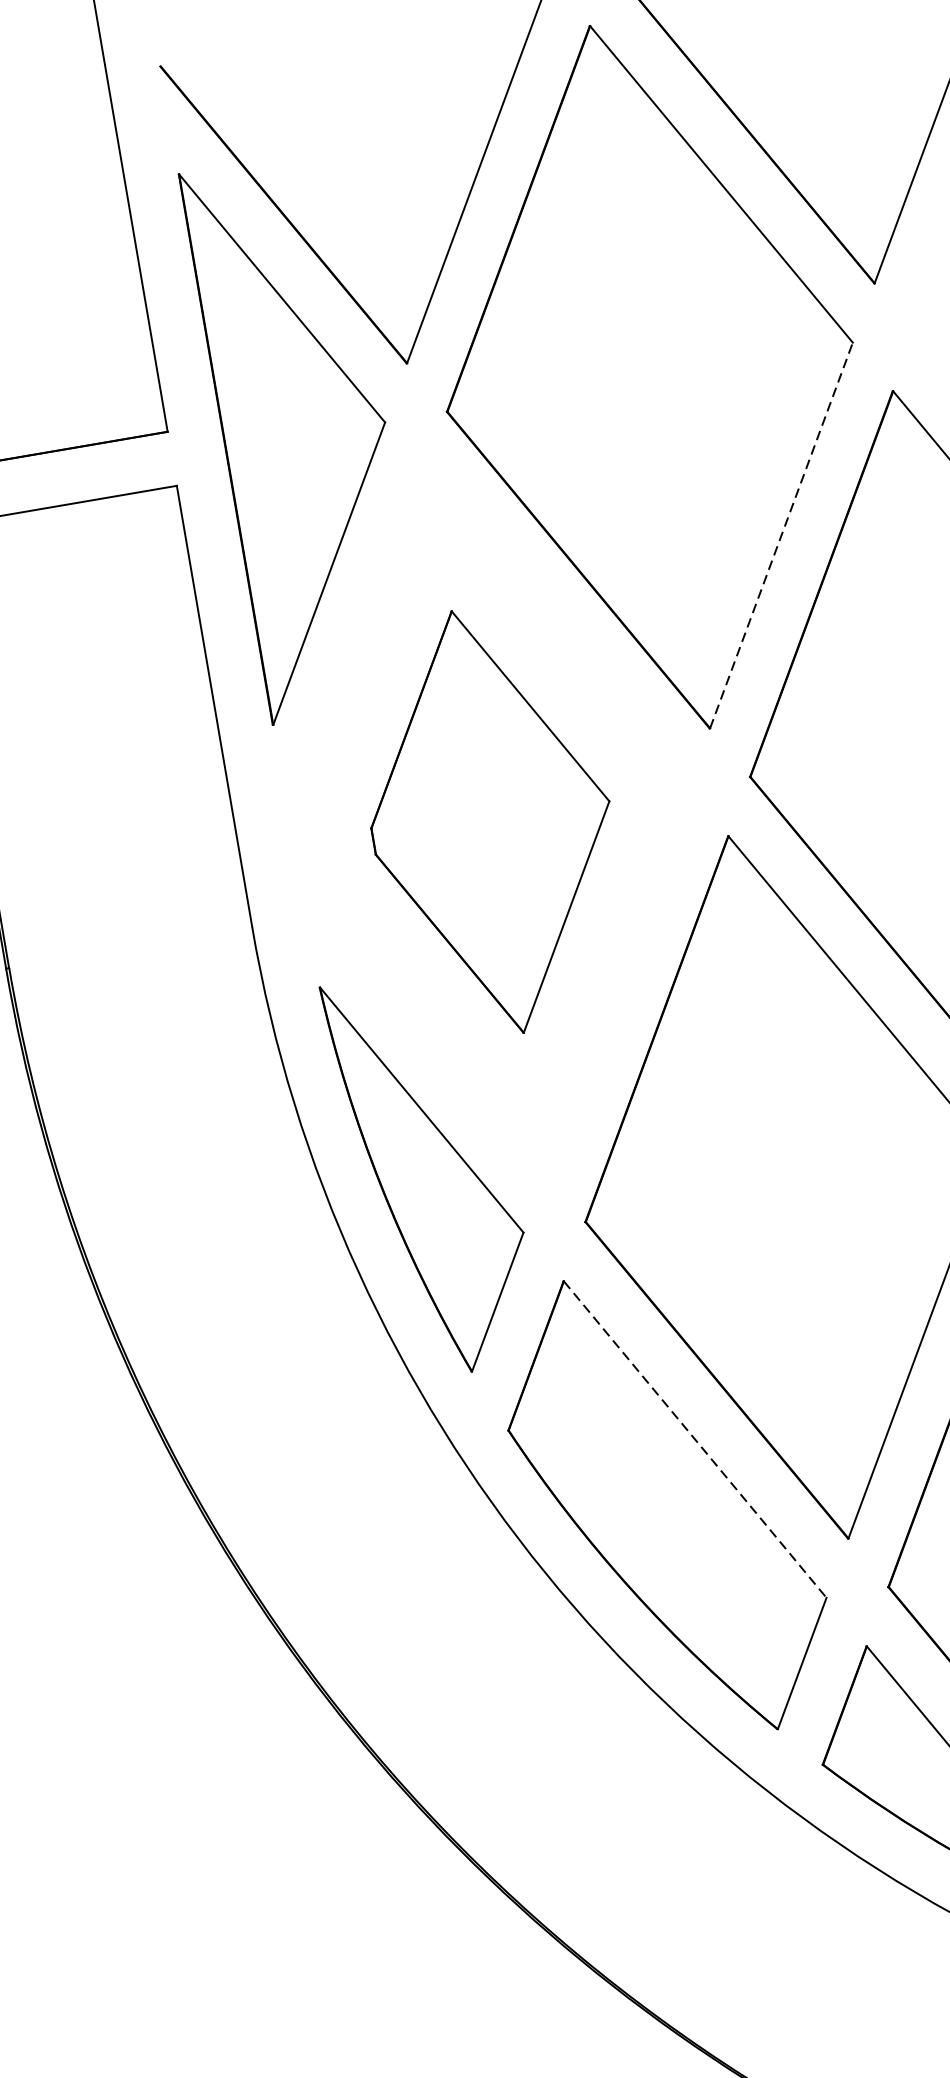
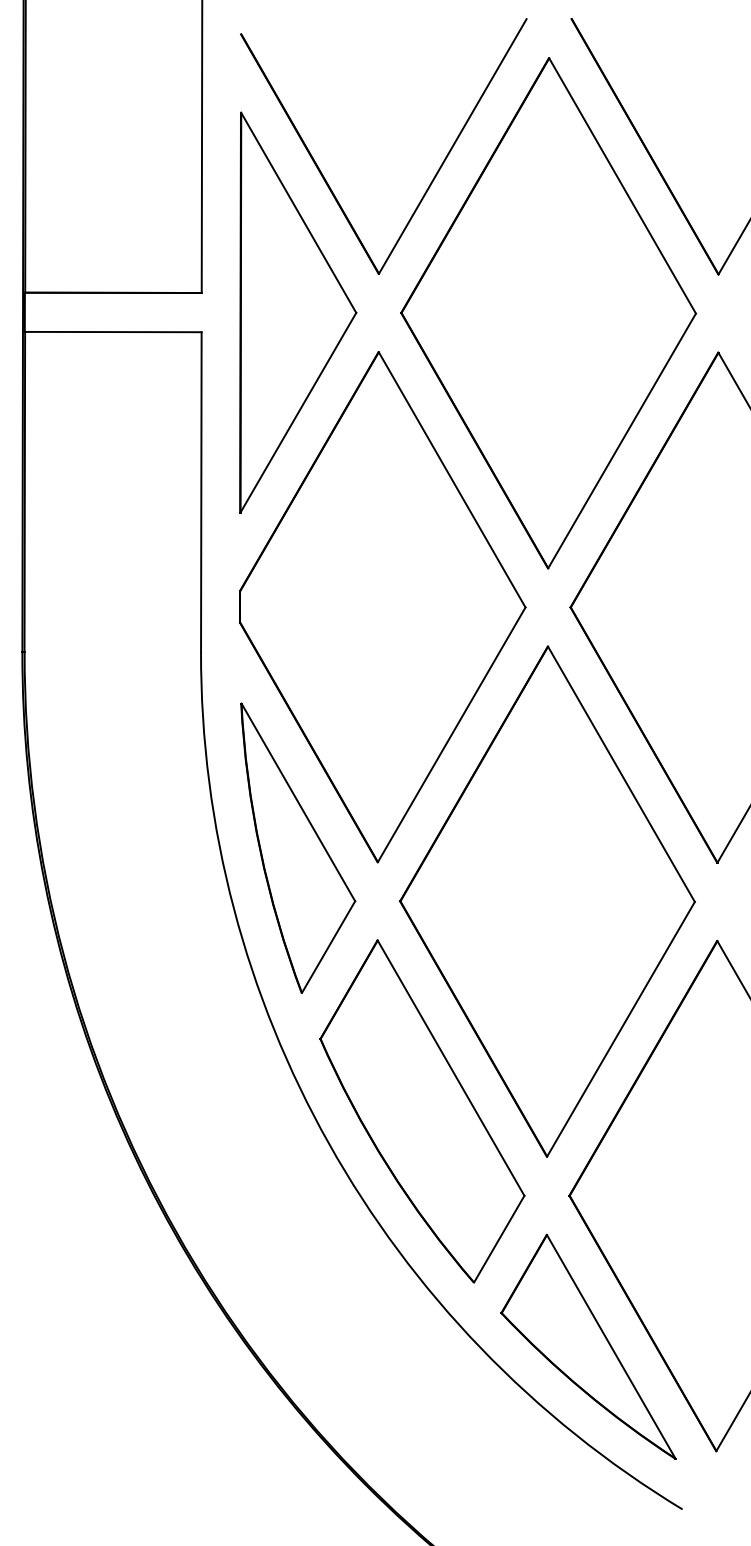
line: (781, 534) -> (622, 440), dashed -> solid
part: (491, 821) -> (382, 607), size x1.67
line: (695, 1439) -> (451, 1068), dashed -> solid

